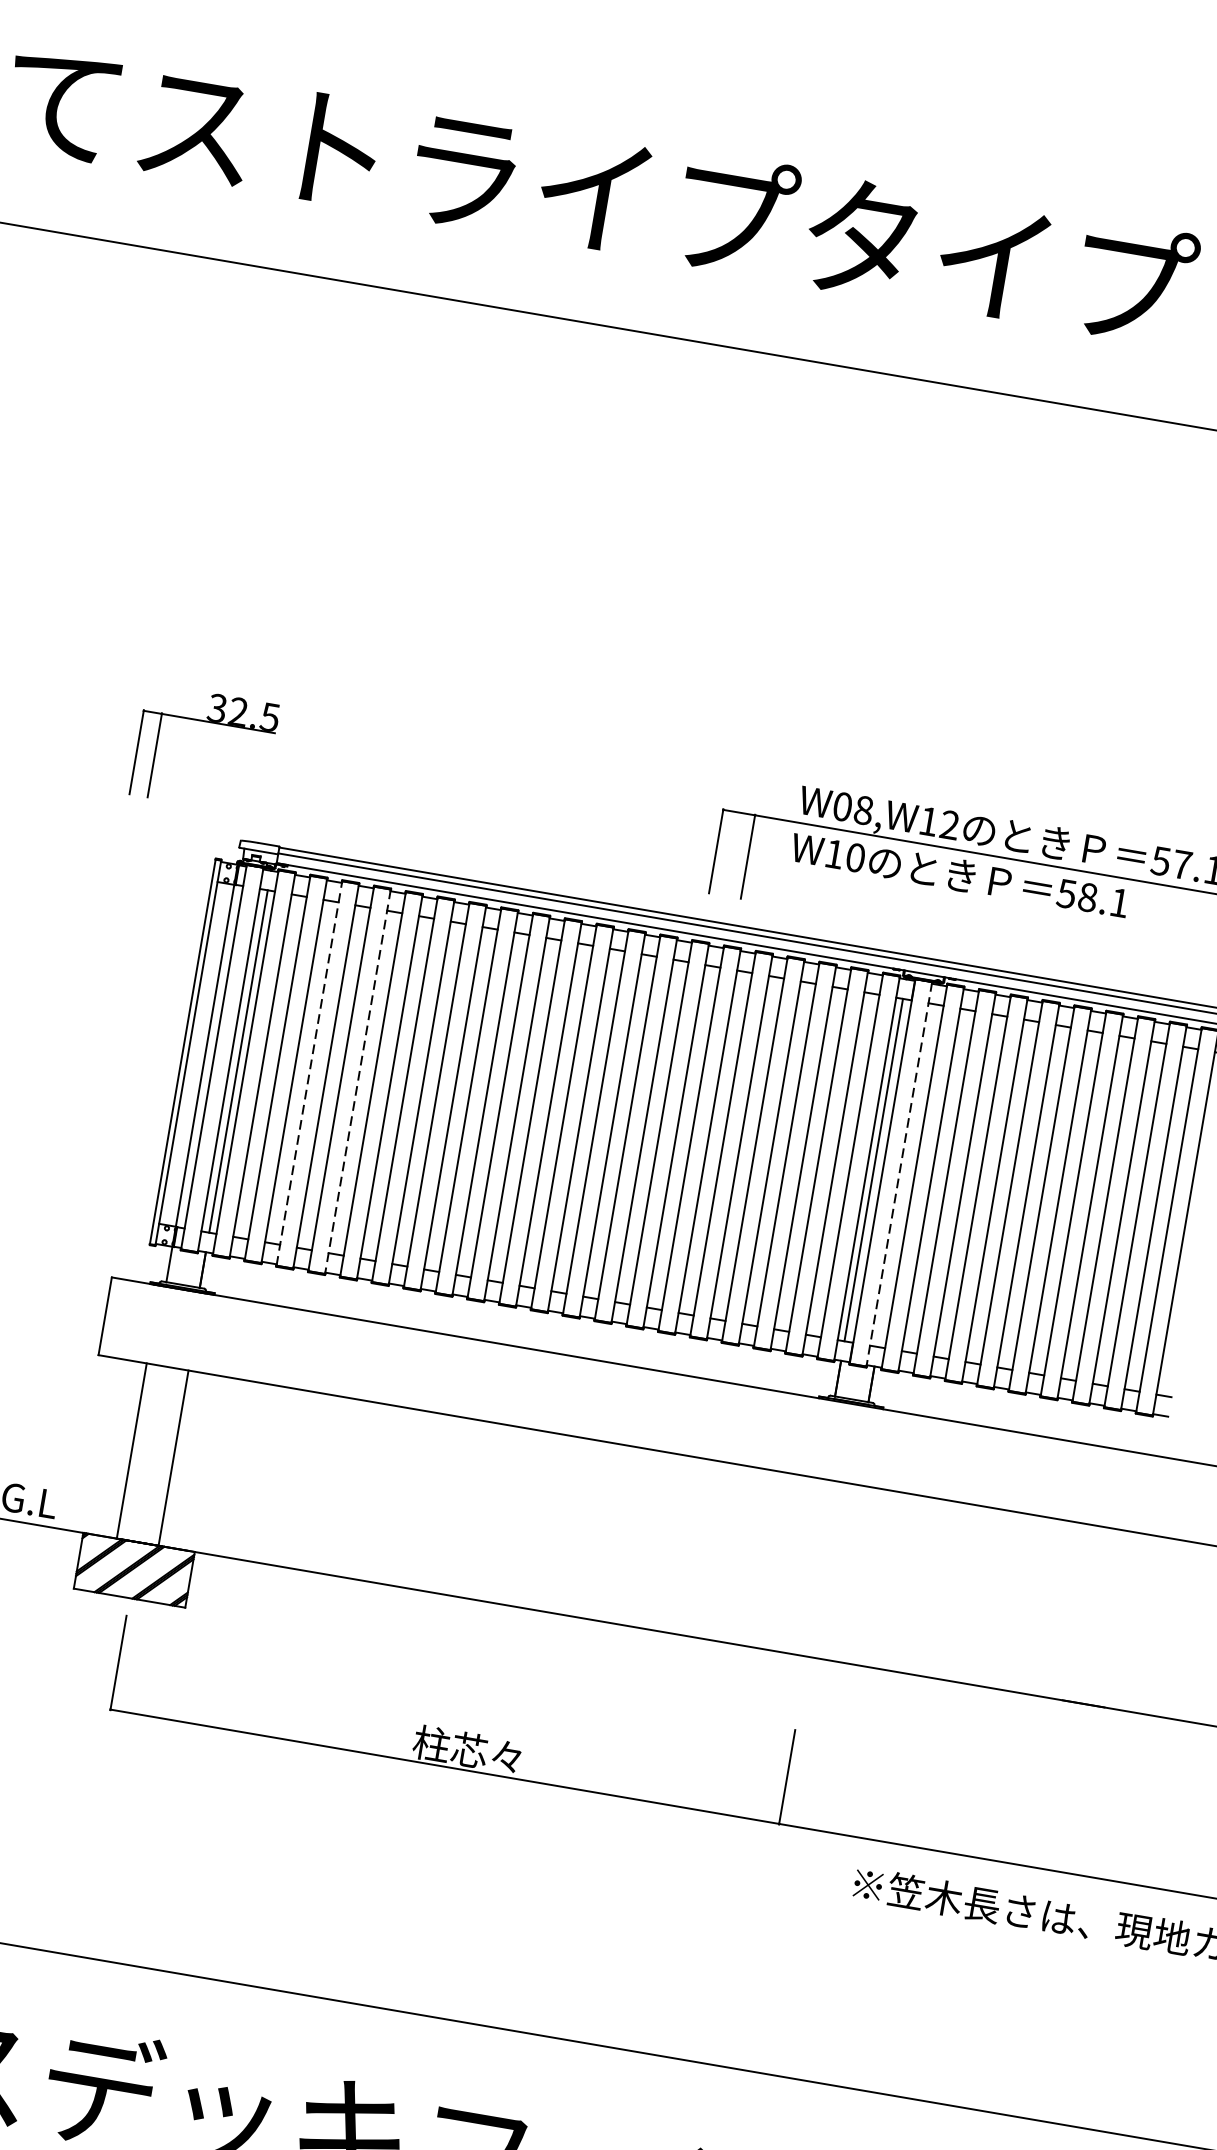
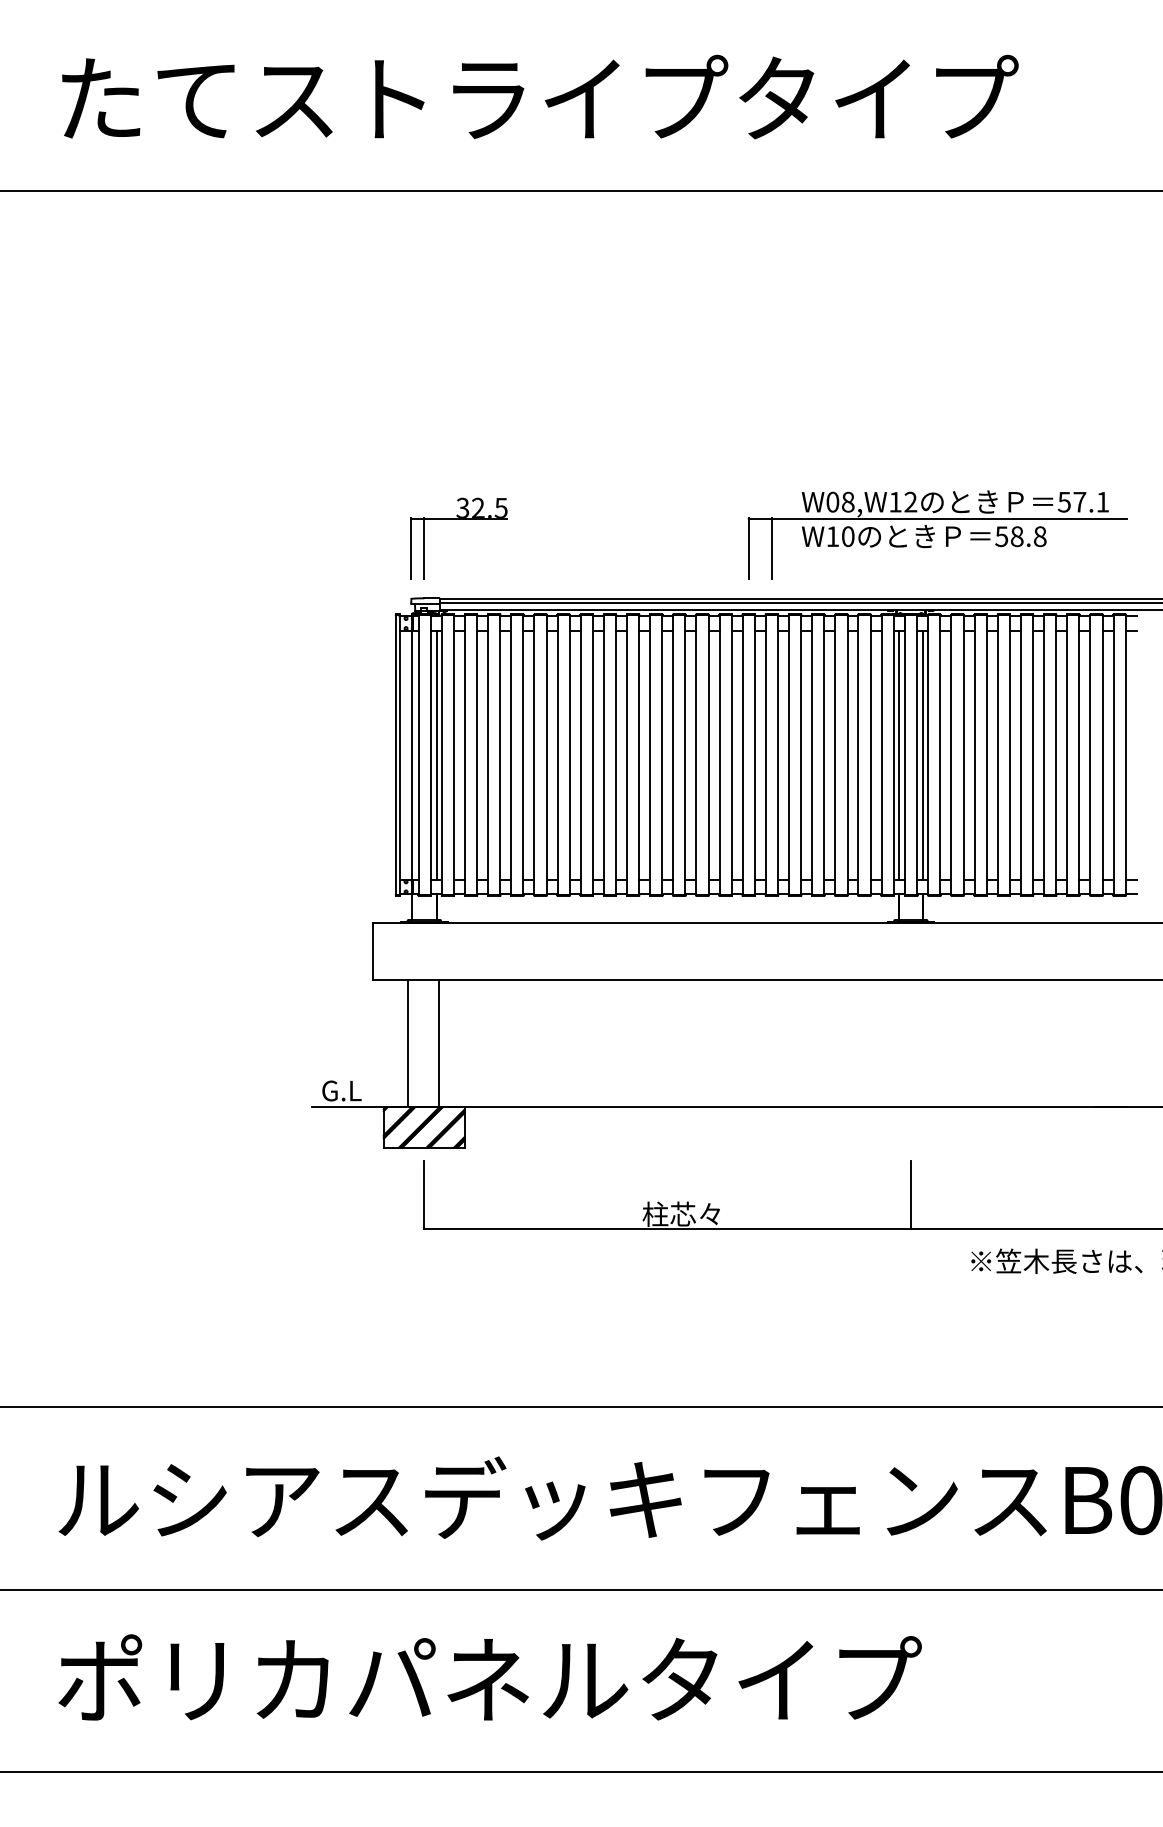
part: (208, 722) -> (458, 519), moved
text: (1120, 902) -> (1040, 536), 58.1 -> 58.8
line: (309, 1074) -> (488, 755), dashed -> solid
line: (358, 1082) -> (523, 755), dashed -> solid
line: (899, 1174) -> (917, 755), dashed -> solid
line: (907, 1174) -> (923, 754), added

